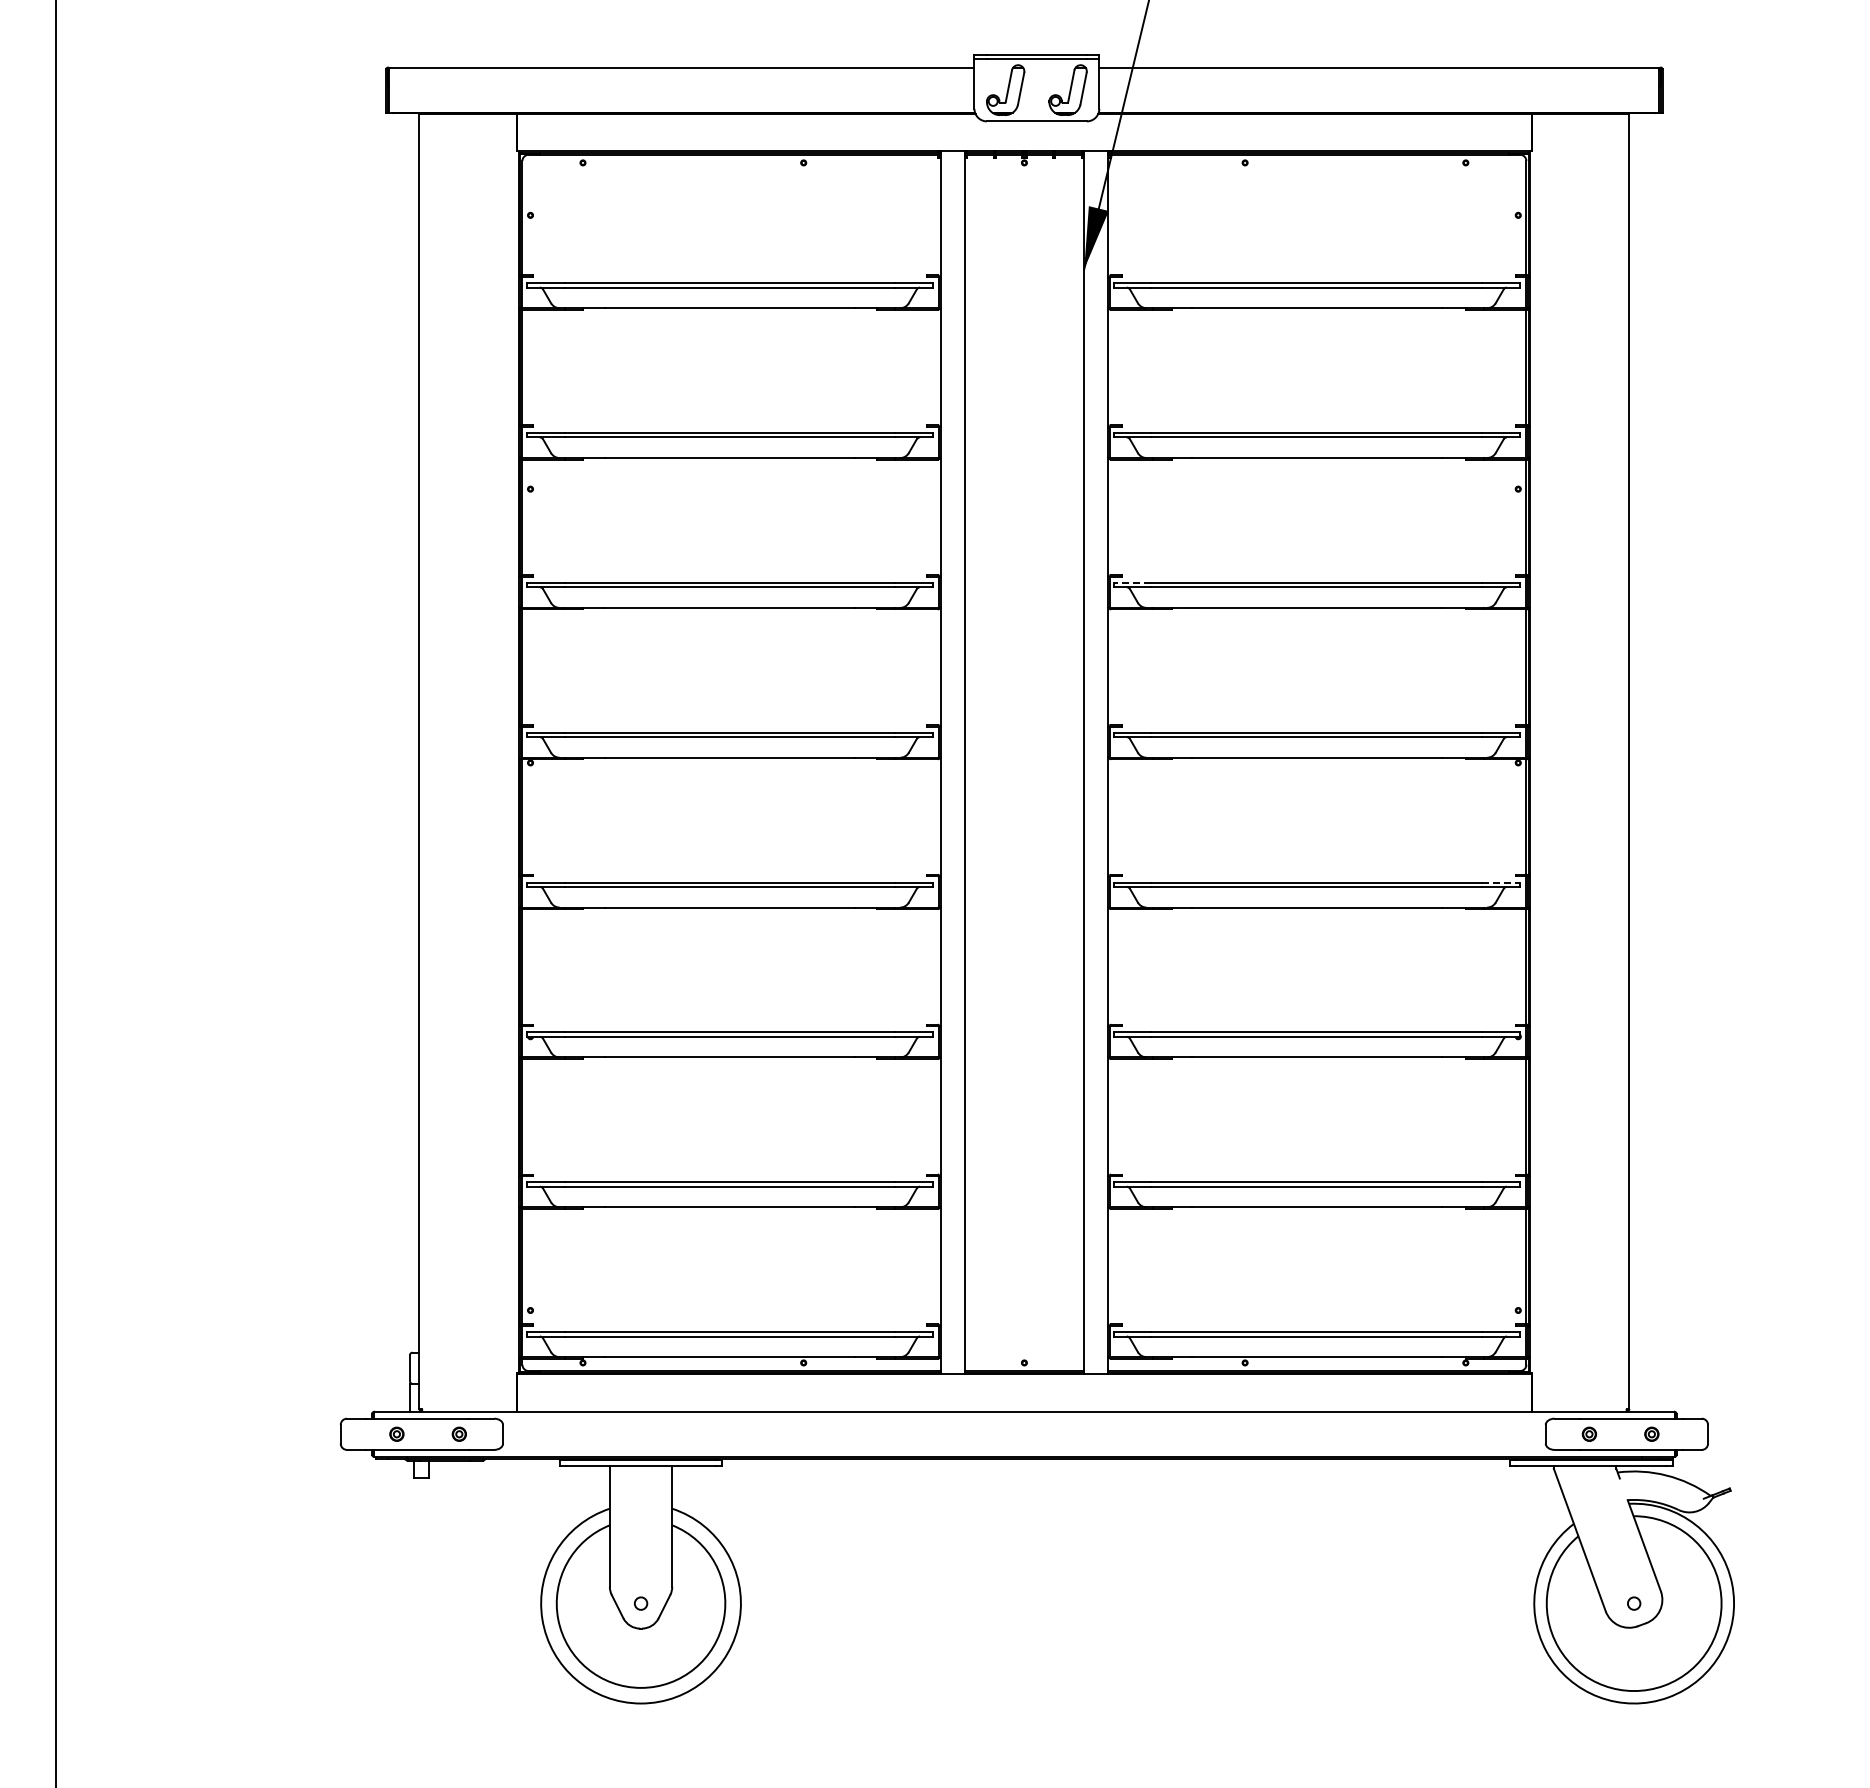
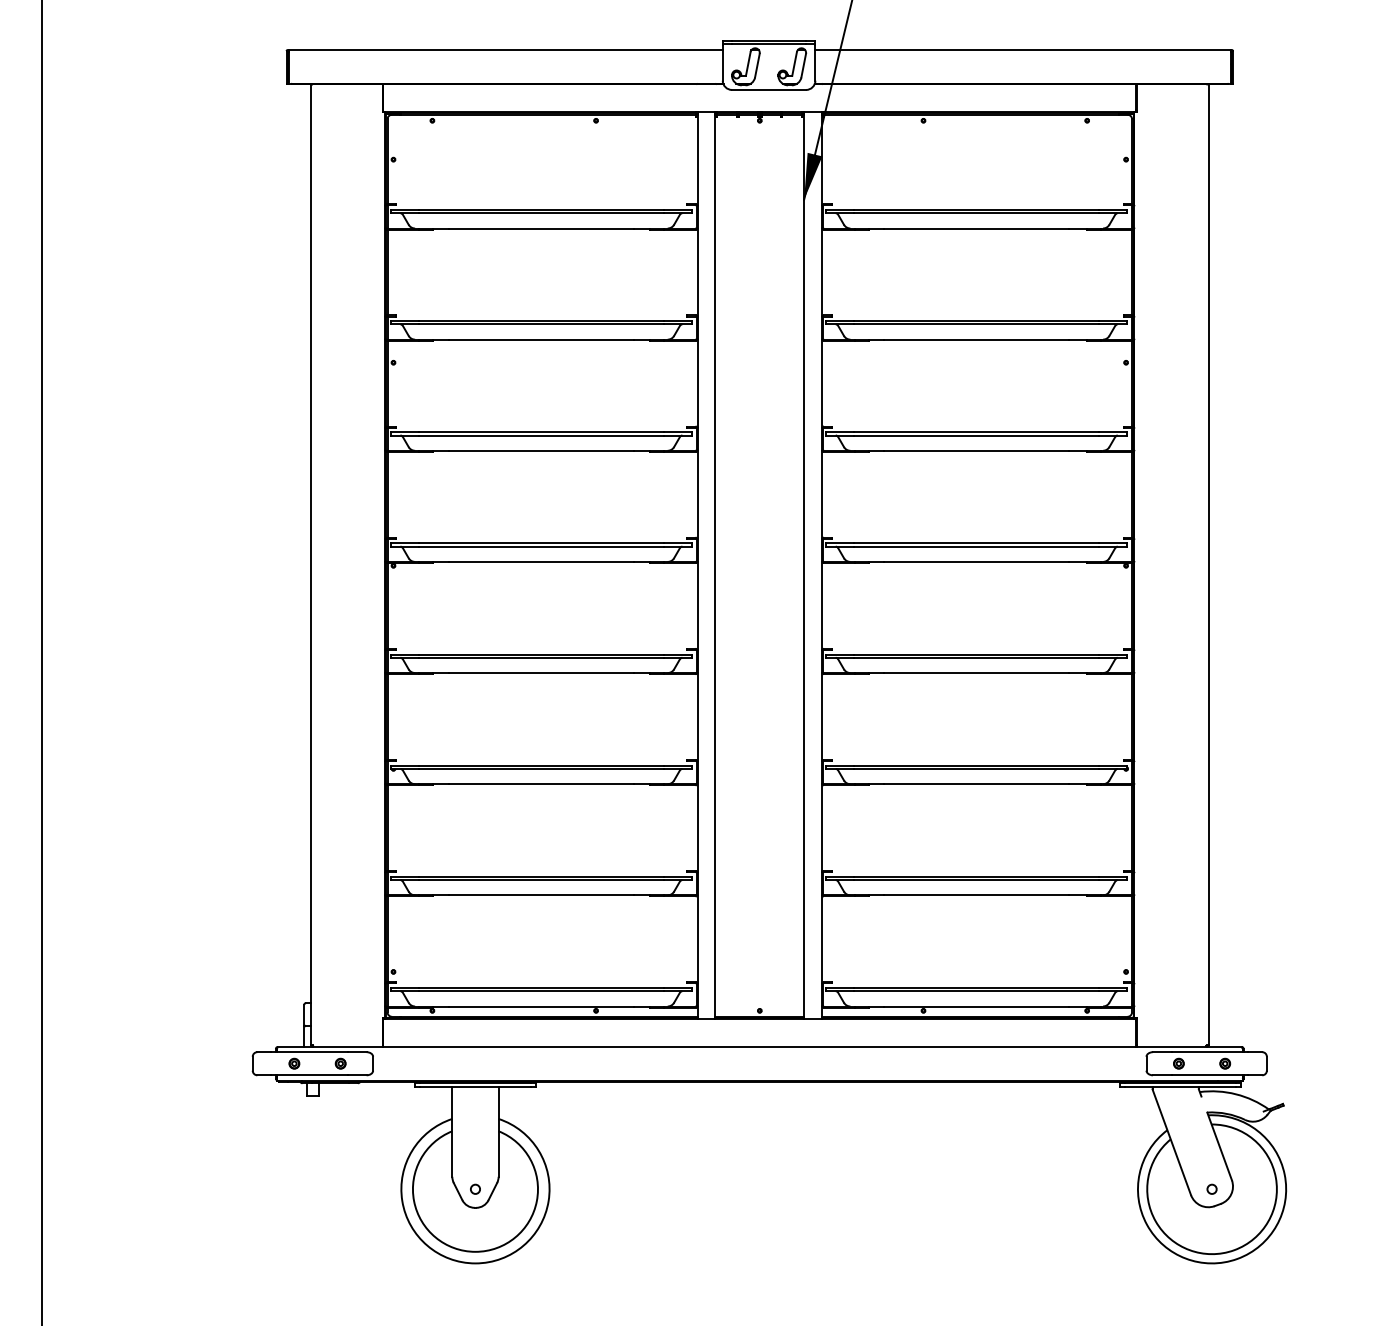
line: (1132, 582) -> (839, 431), dashed -> solid
line: (1501, 882) -> (1113, 654), dashed -> solid

